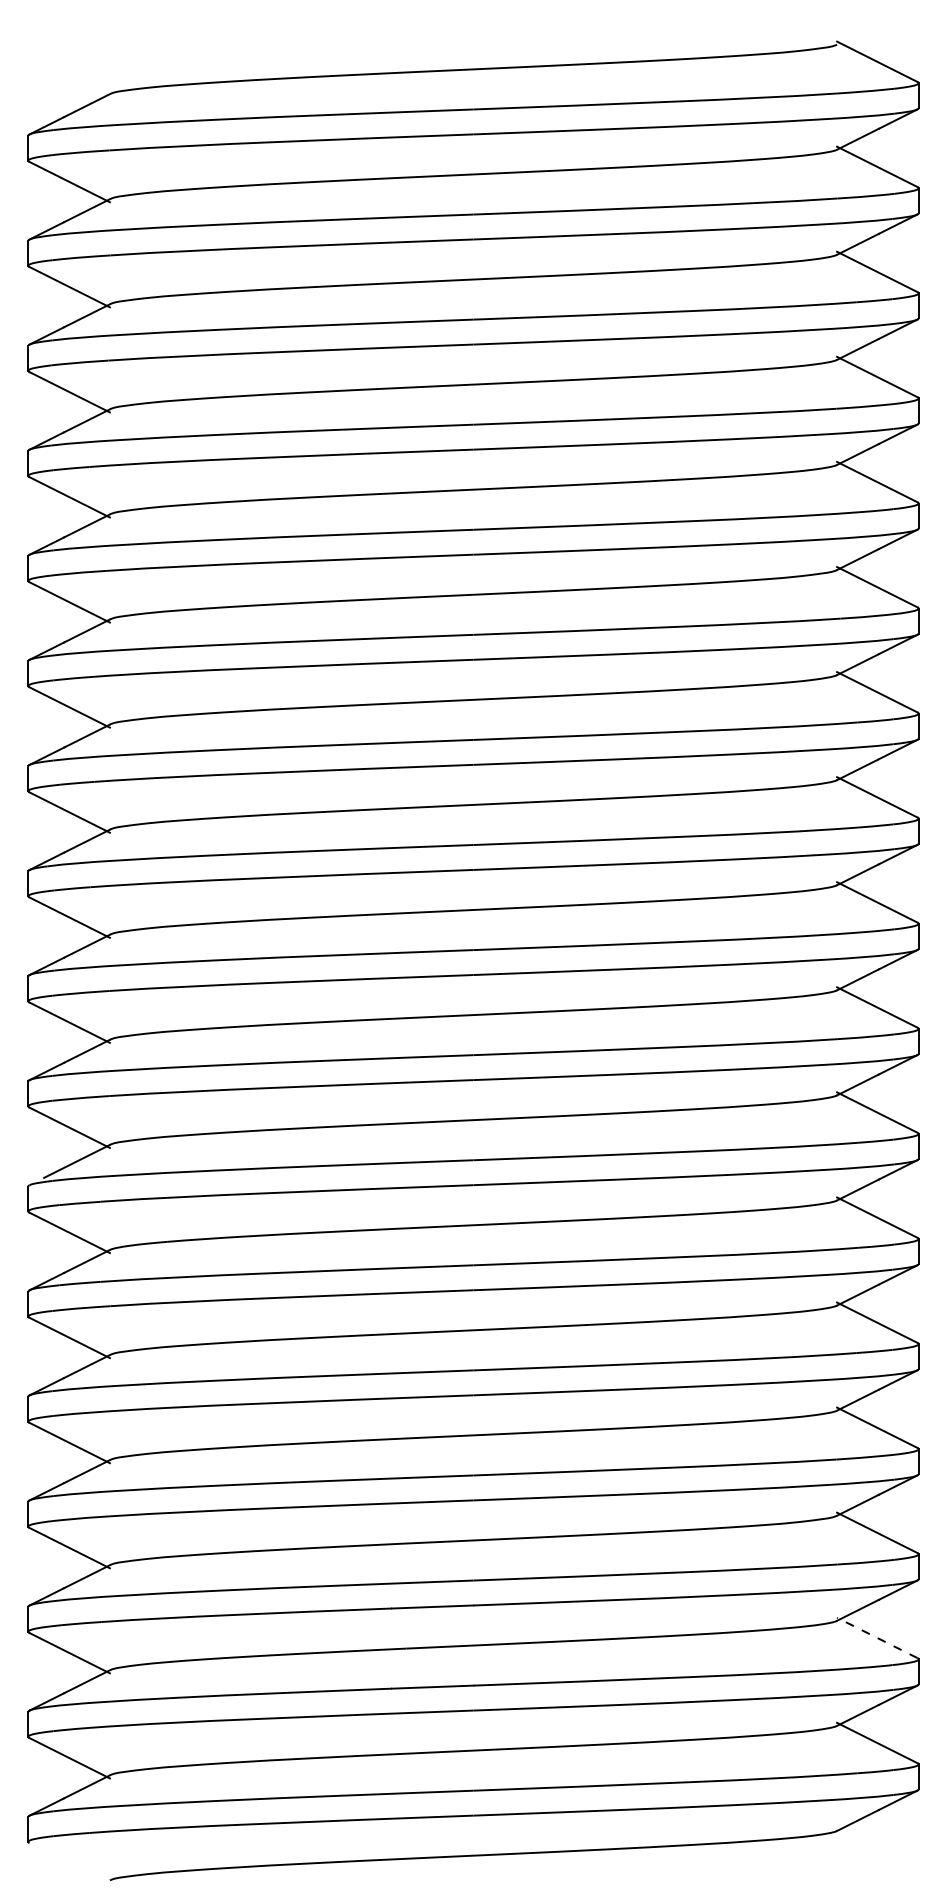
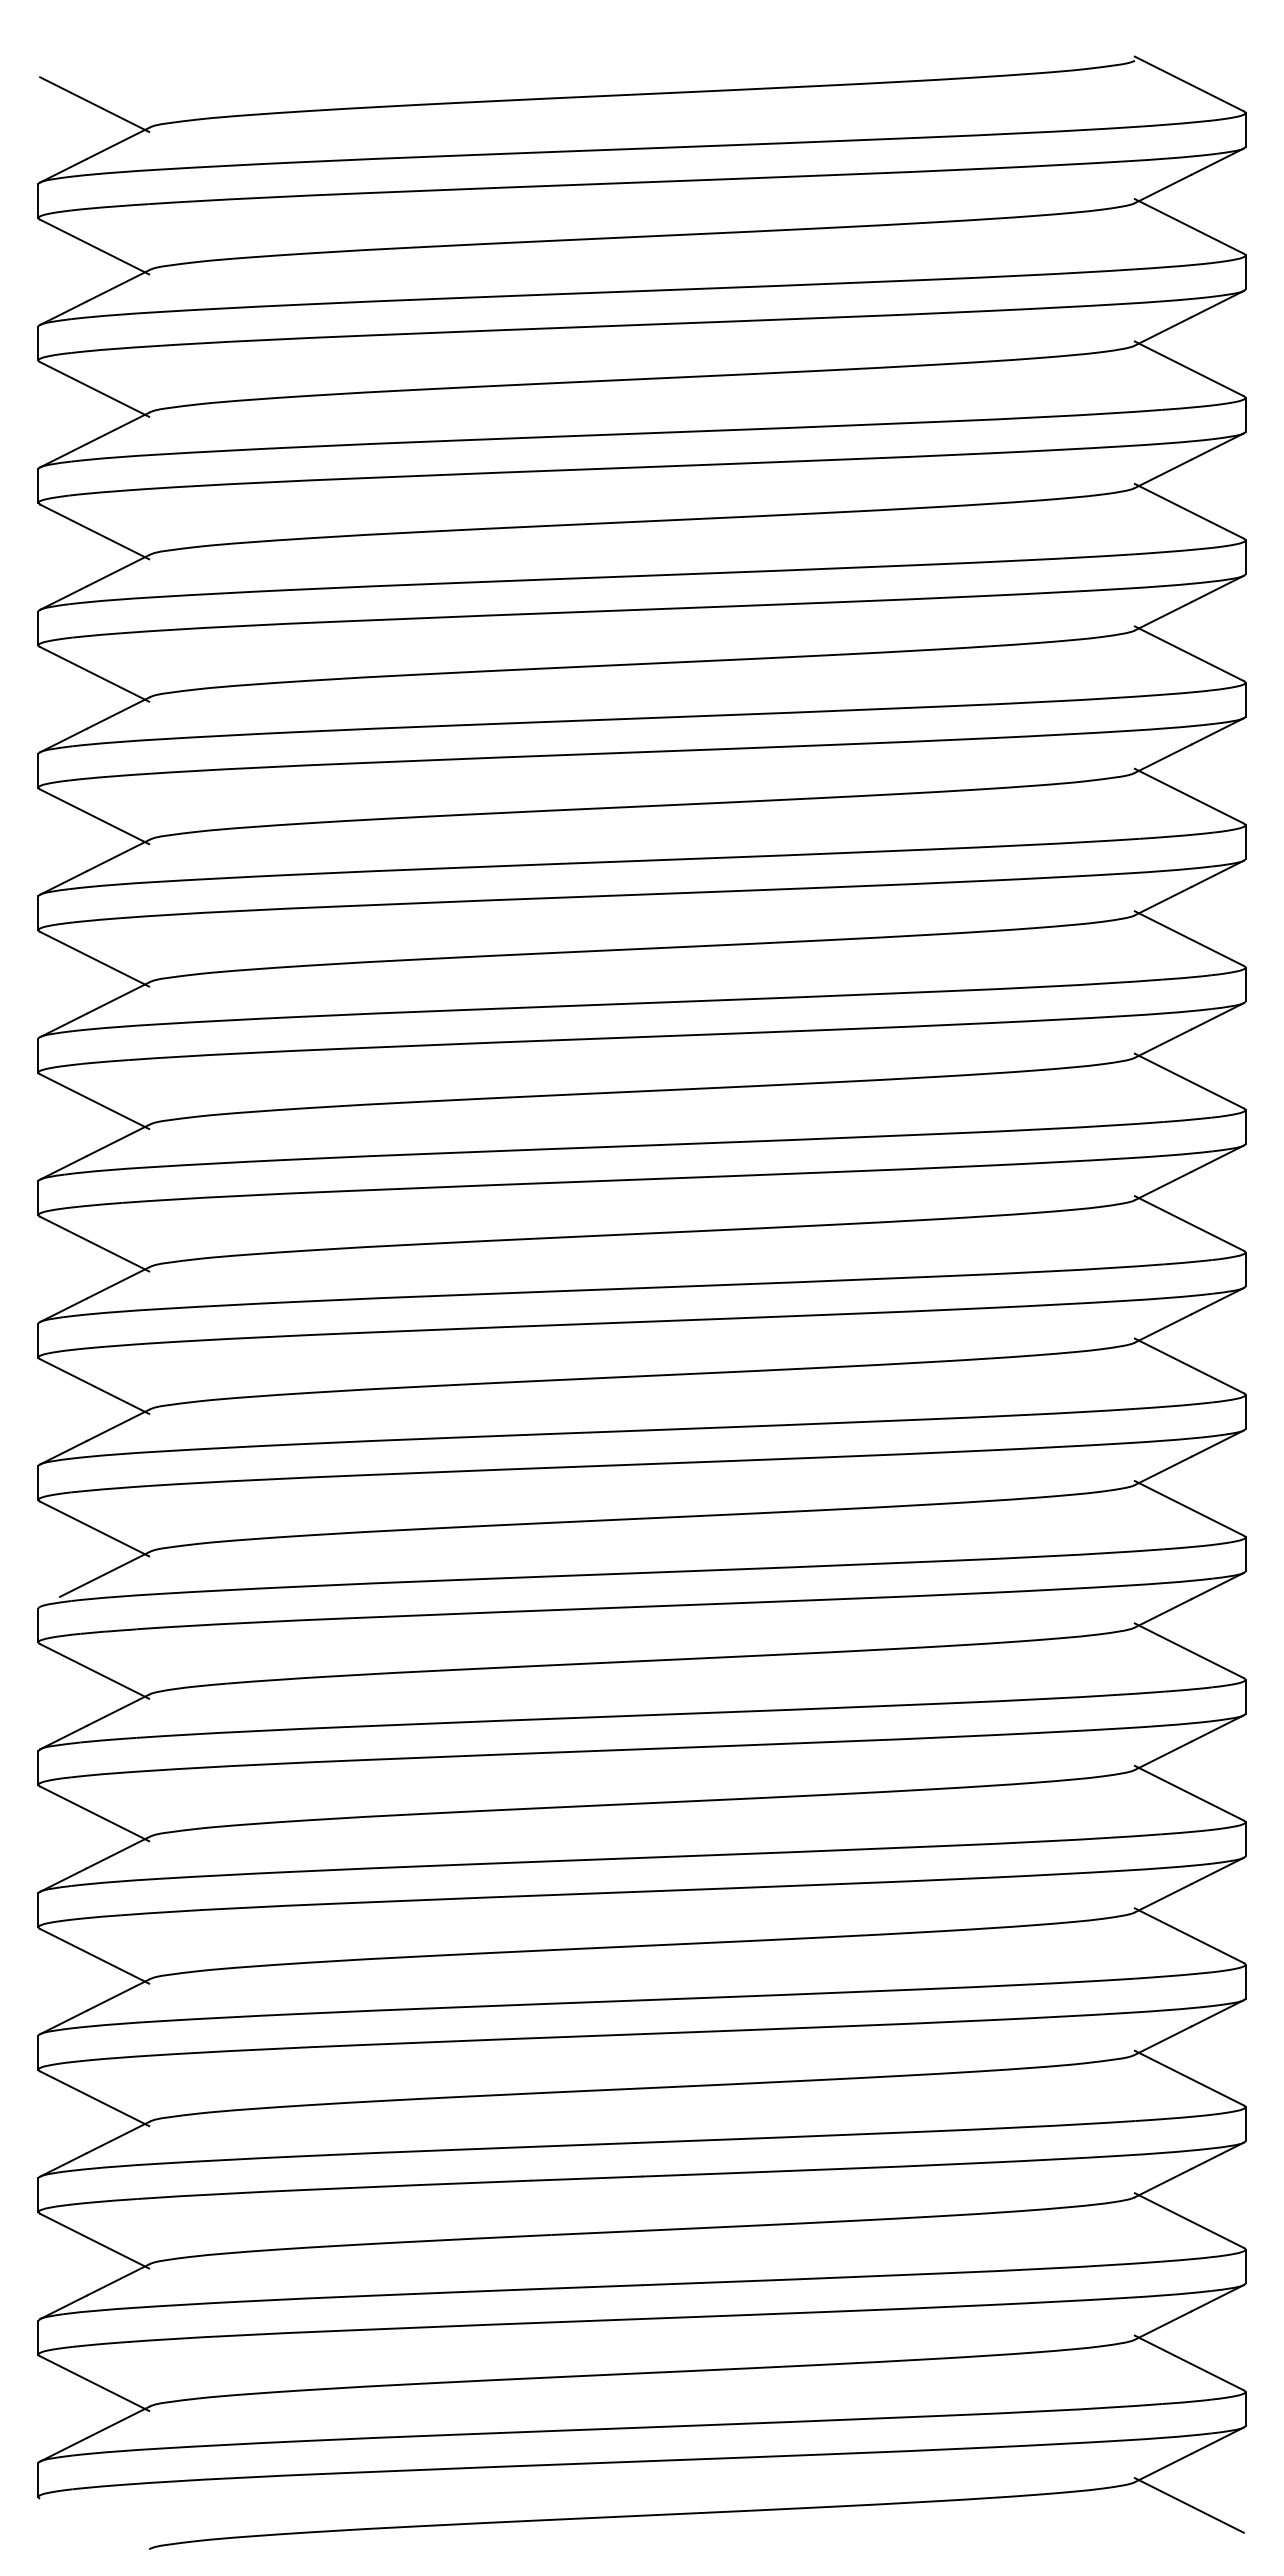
line: (69, 76) -> (94, 104), added
line: (877, 1637) -> (1189, 2220), dashed -> solid
line: (876, 1848) -> (1188, 2505), added

